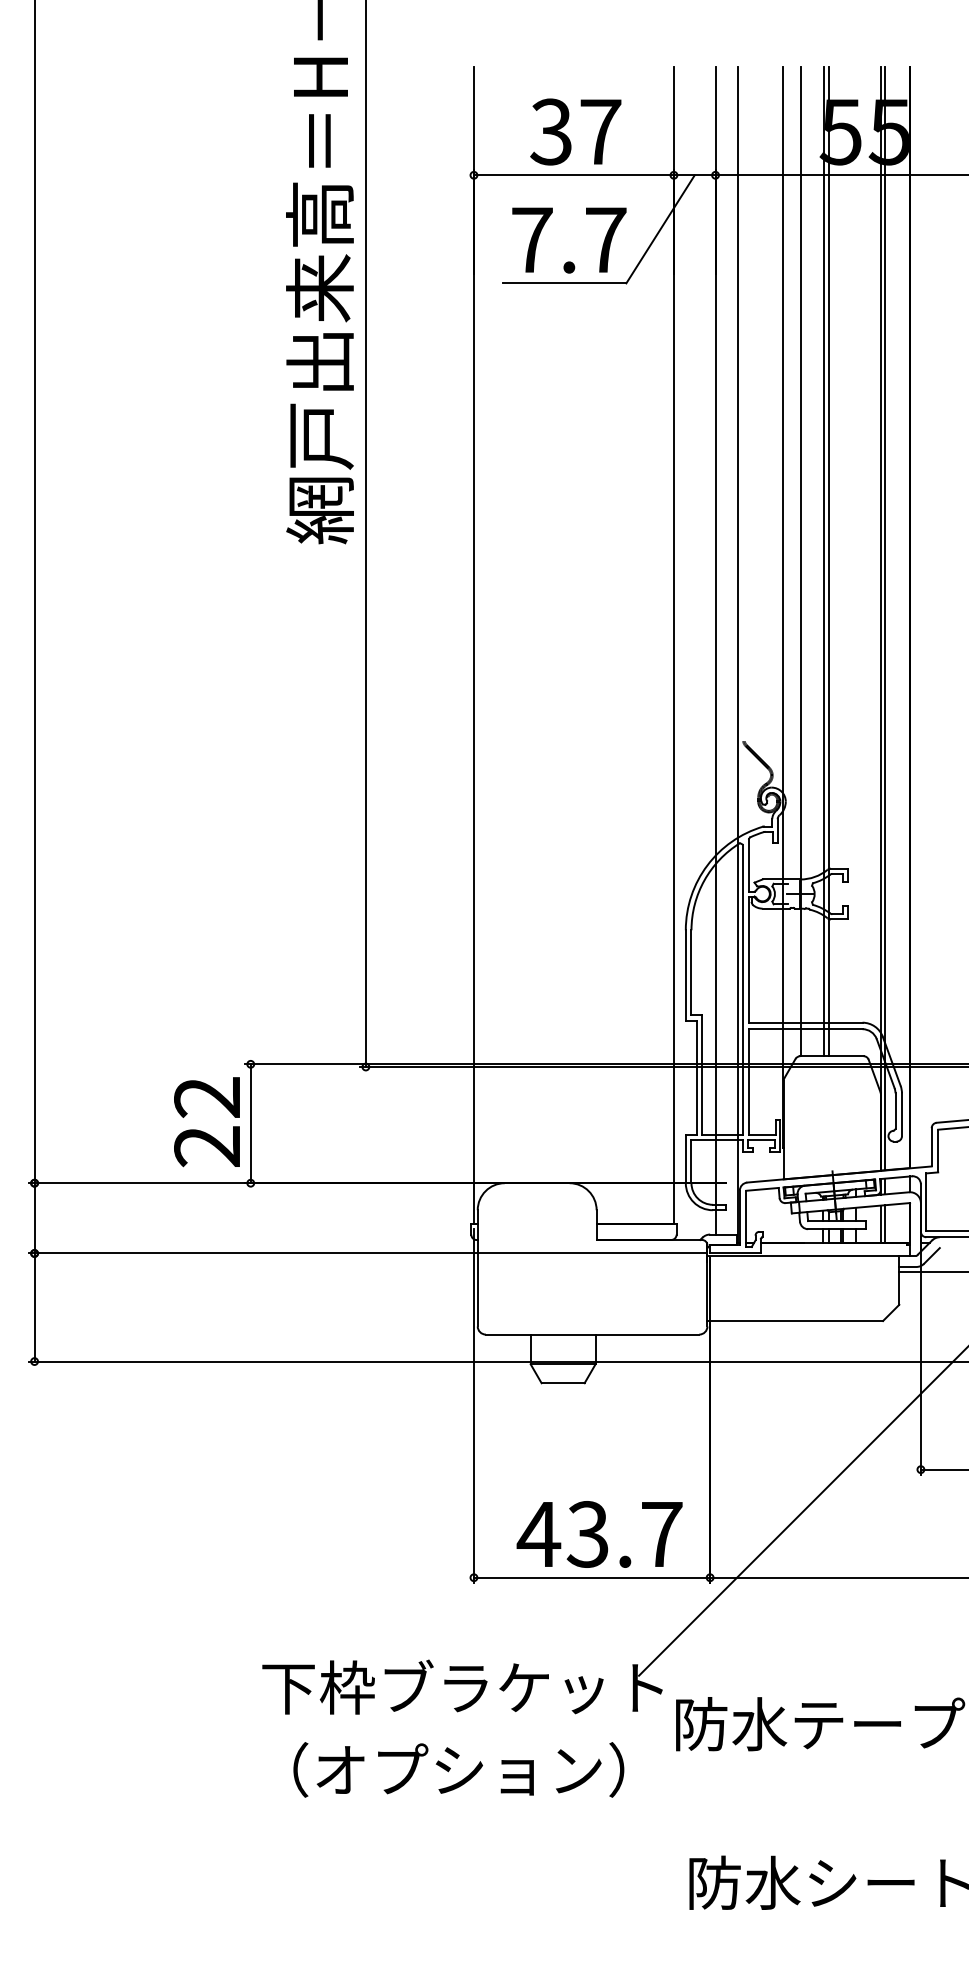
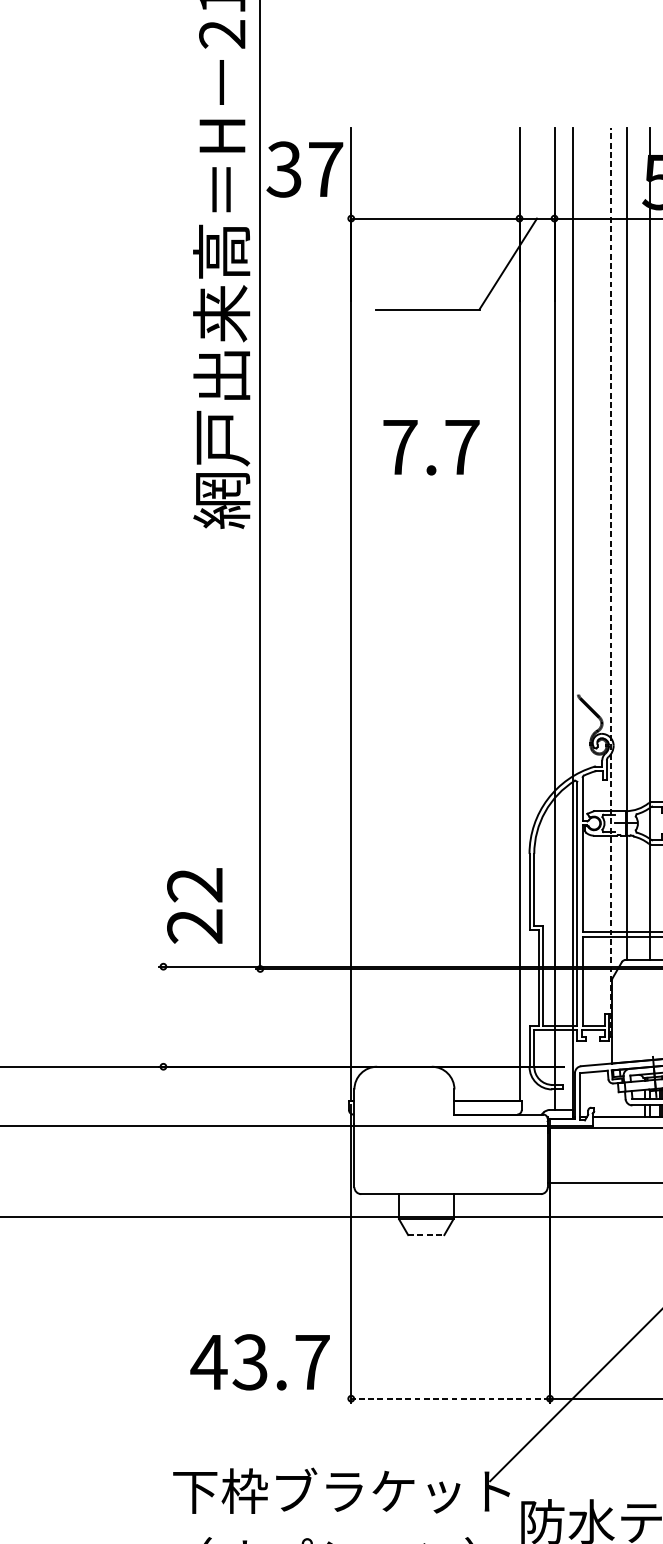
text: (575, 131) -> (304, 169), moved
text: (569, 240) -> (431, 447), moved
line: (823, 561) -> (645, 543), removed
line: (783, 607) -> (611, 582), solid -> dashed
text: (206, 1122) -> (194, 906), moved
line: (250, 1123) -> (163, 1016), removed
line: (563, 1383) -> (426, 1235), solid -> dashed
text: (599, 1534) -> (259, 1362), moved
line: (591, 1577) -> (450, 1398), solid -> dashed

